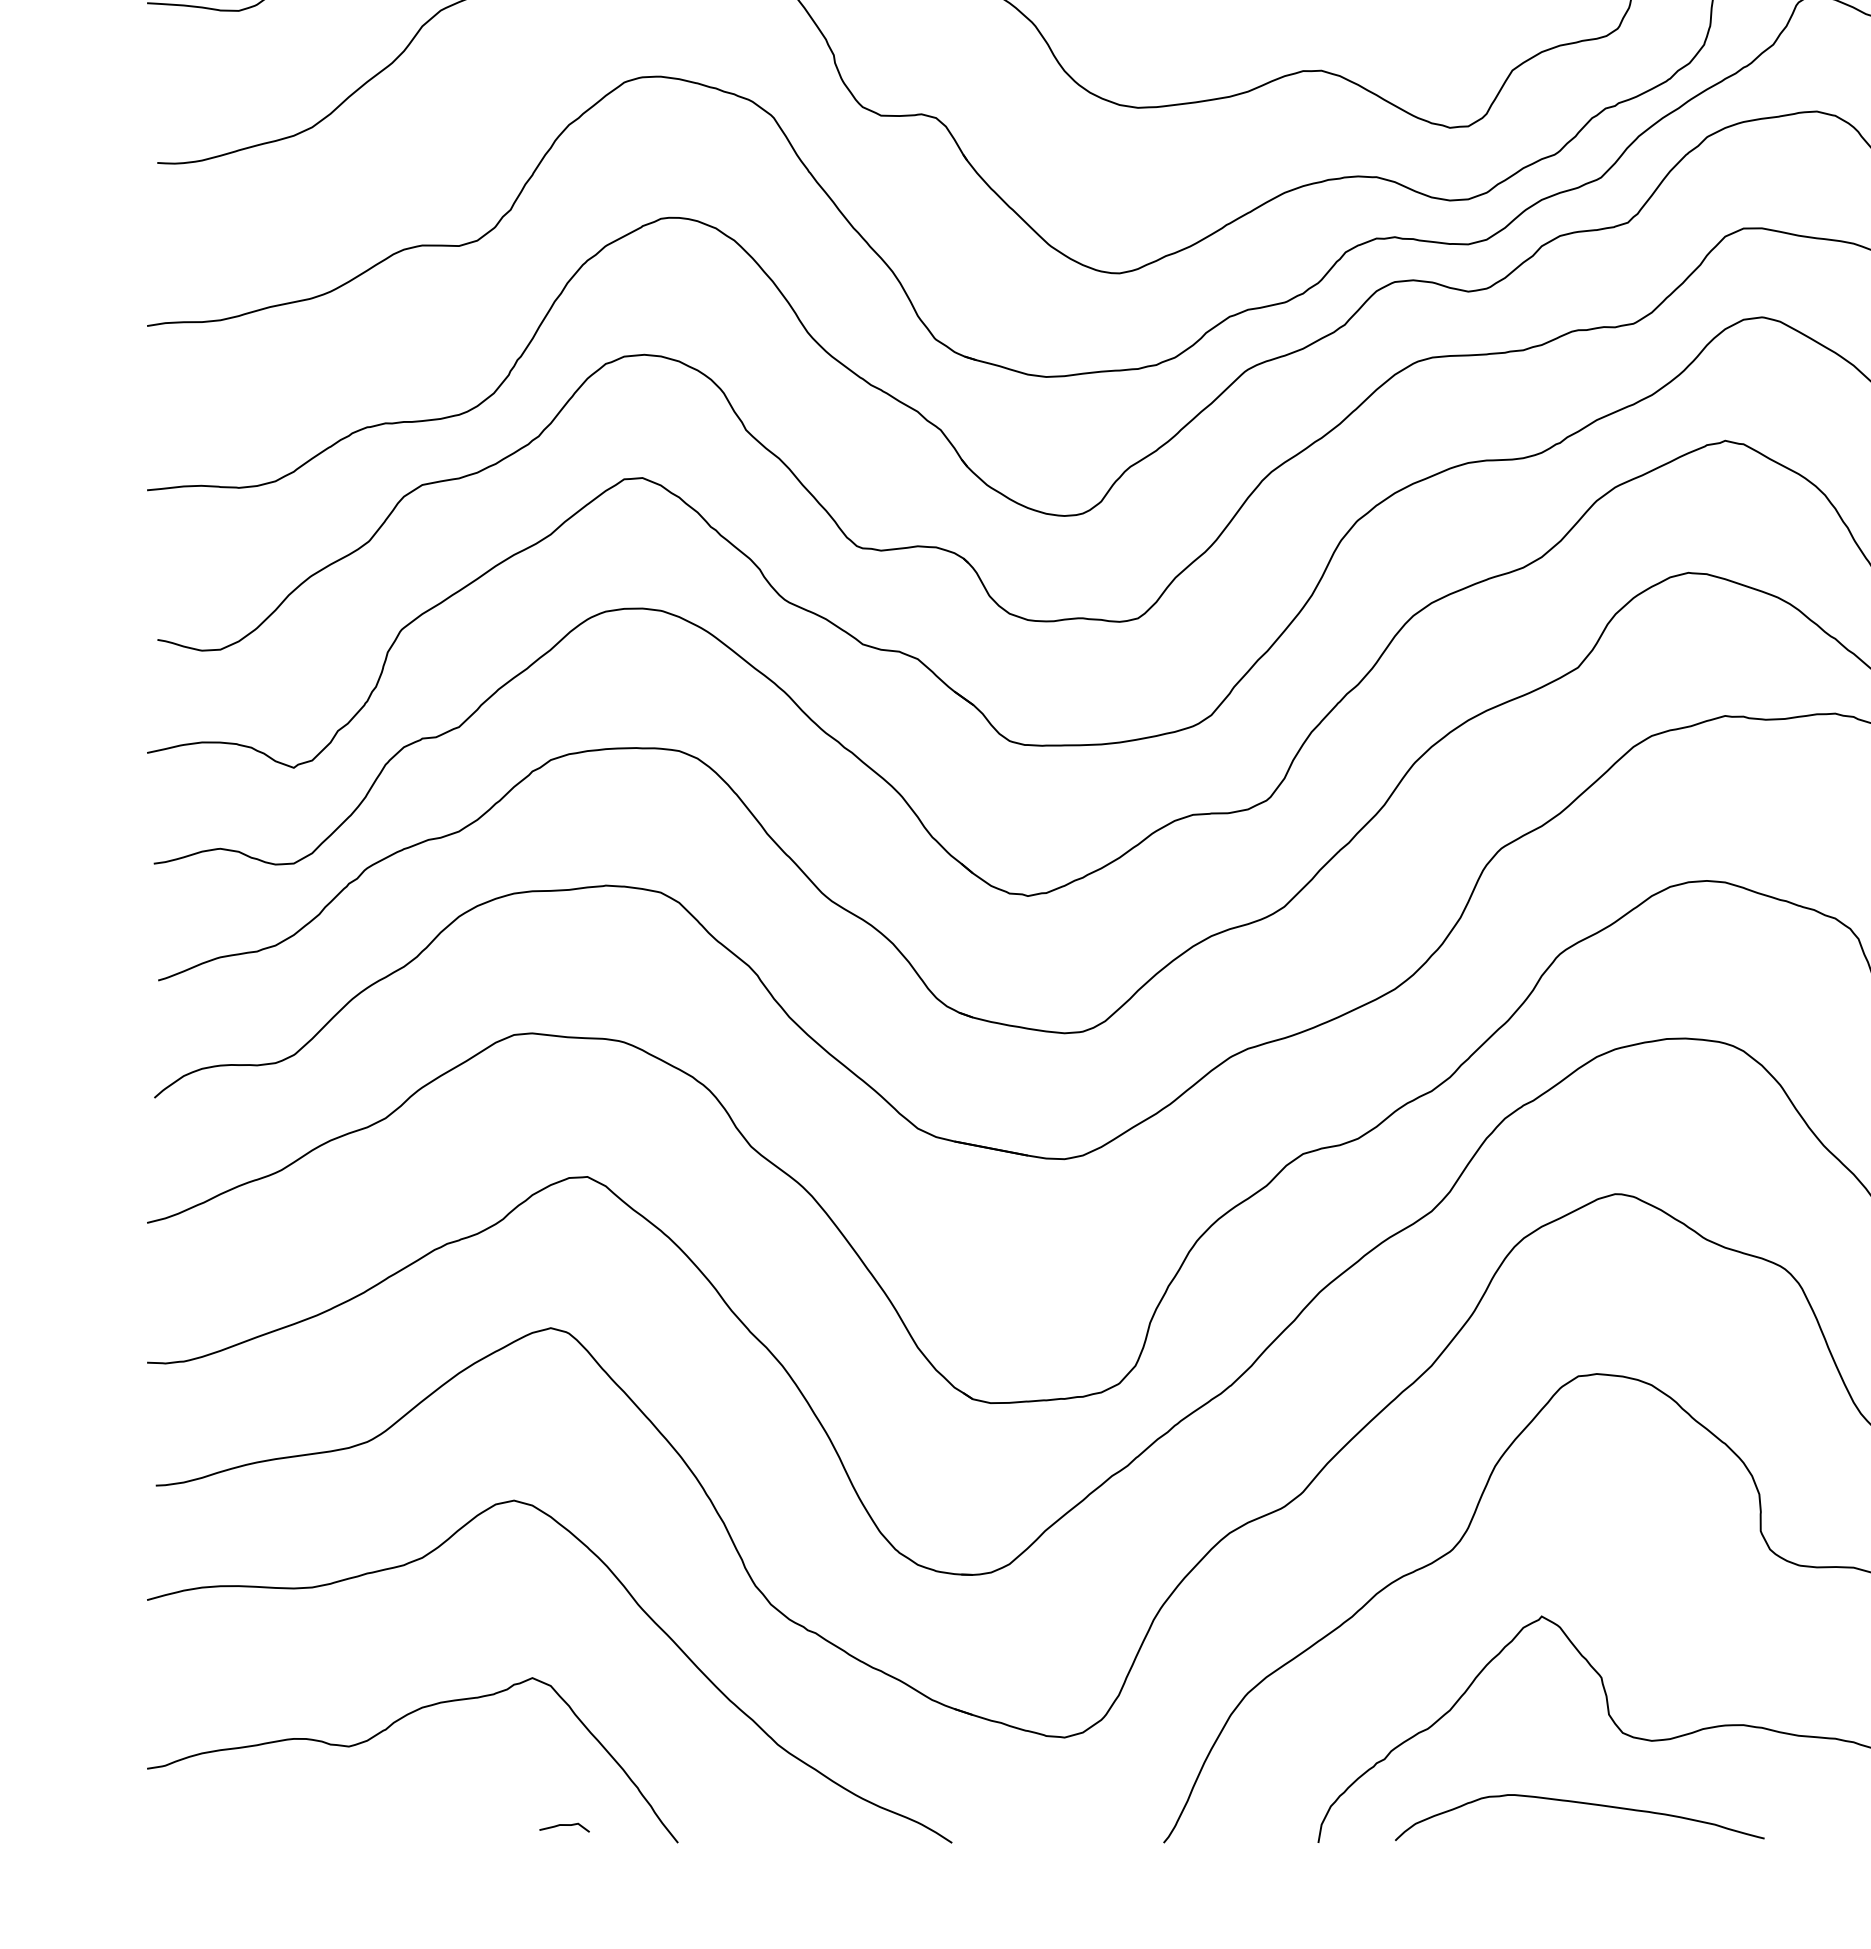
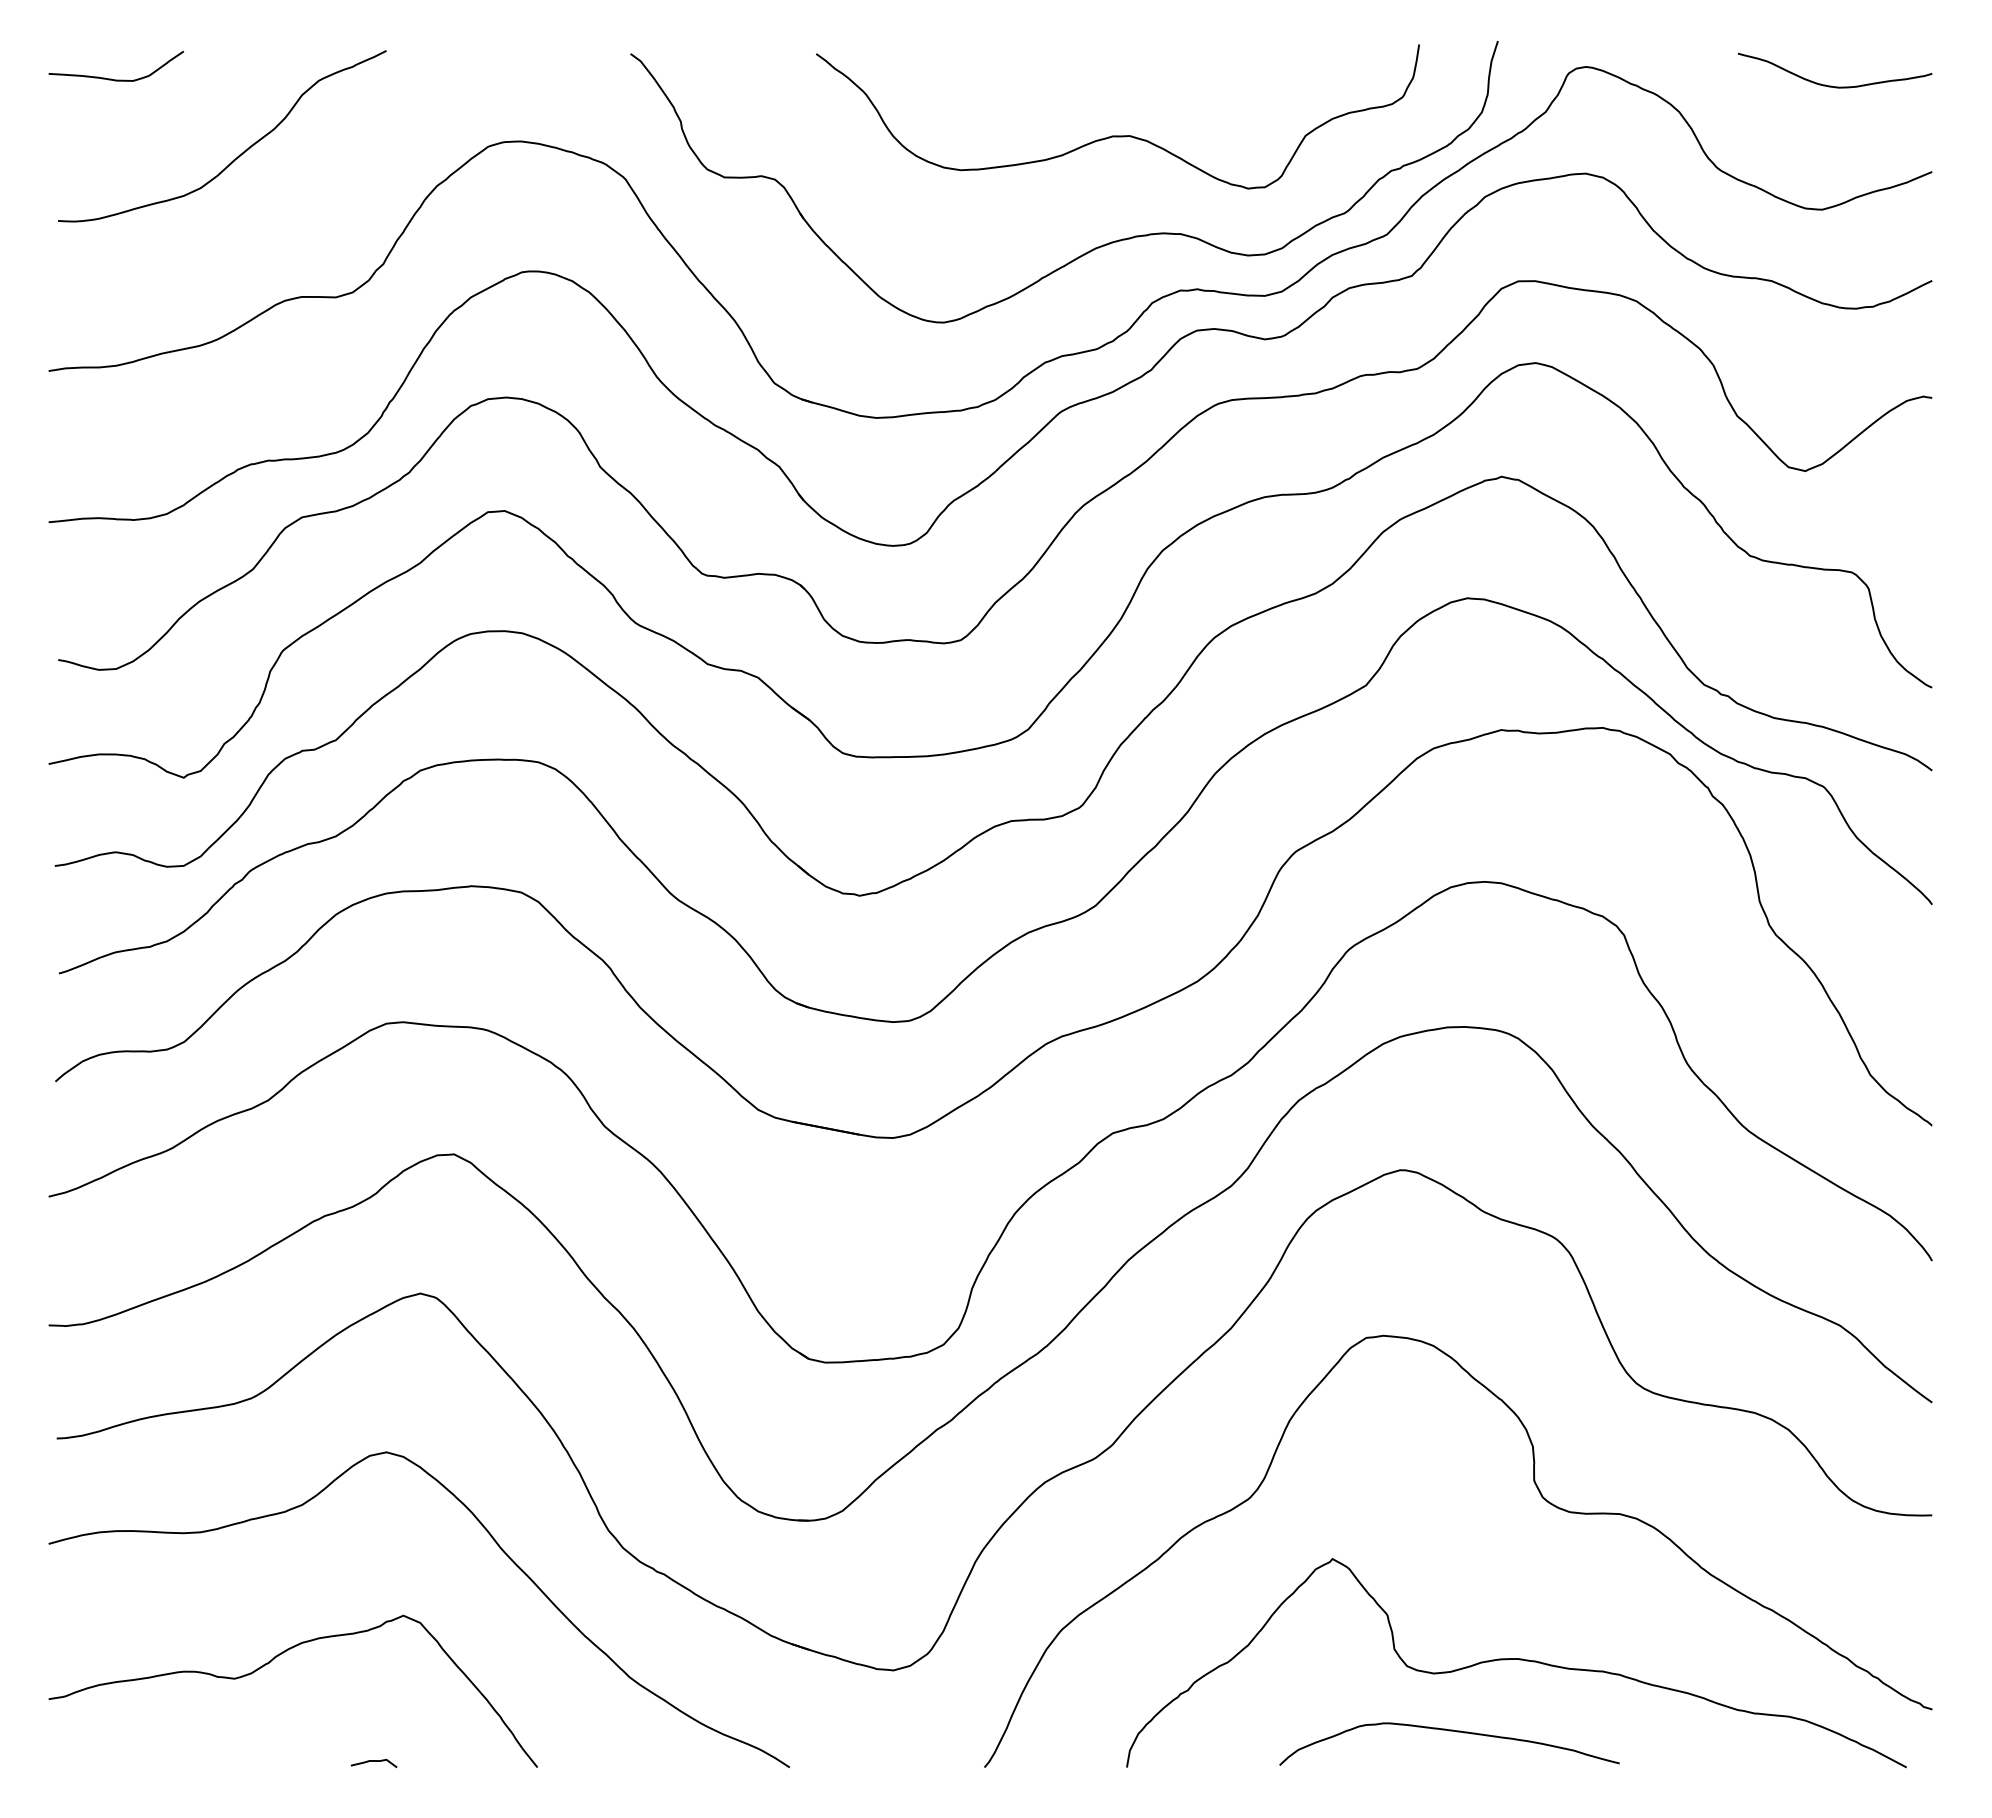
curve: (1579, 1803) -> (1449, 1731), moved
curve: (564, 1825) -> (373, 1761), moved

